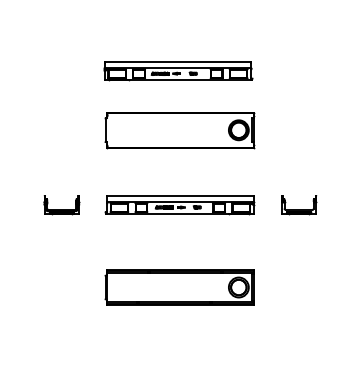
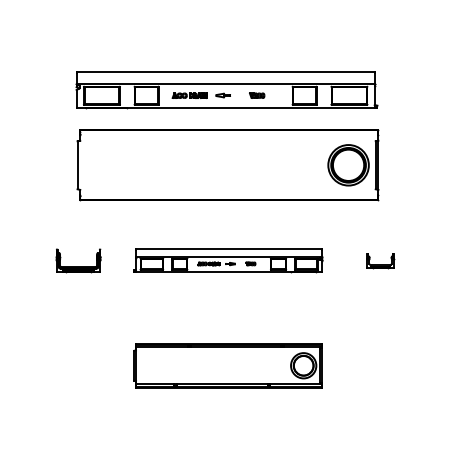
part: (178, 71) -> (226, 91), size x1.6
part: (179, 130) -> (228, 166), size x1.6
part: (299, 205) -> (380, 261), size x0.6

